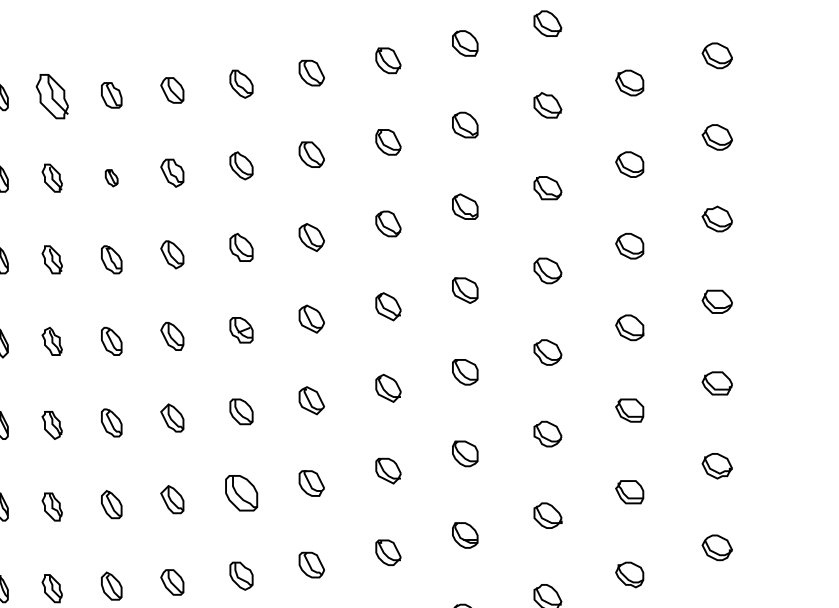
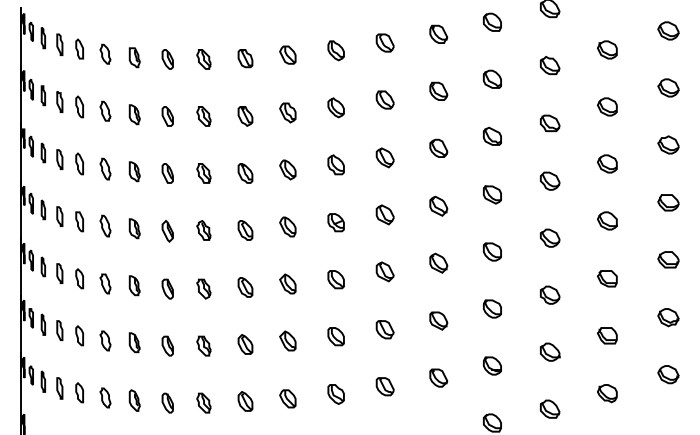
part: (51, 96) -> (203, 59), size x0.62
part: (111, 178) -> (245, 116), size x1.67
part: (240, 493) -> (335, 336), size x0.71

